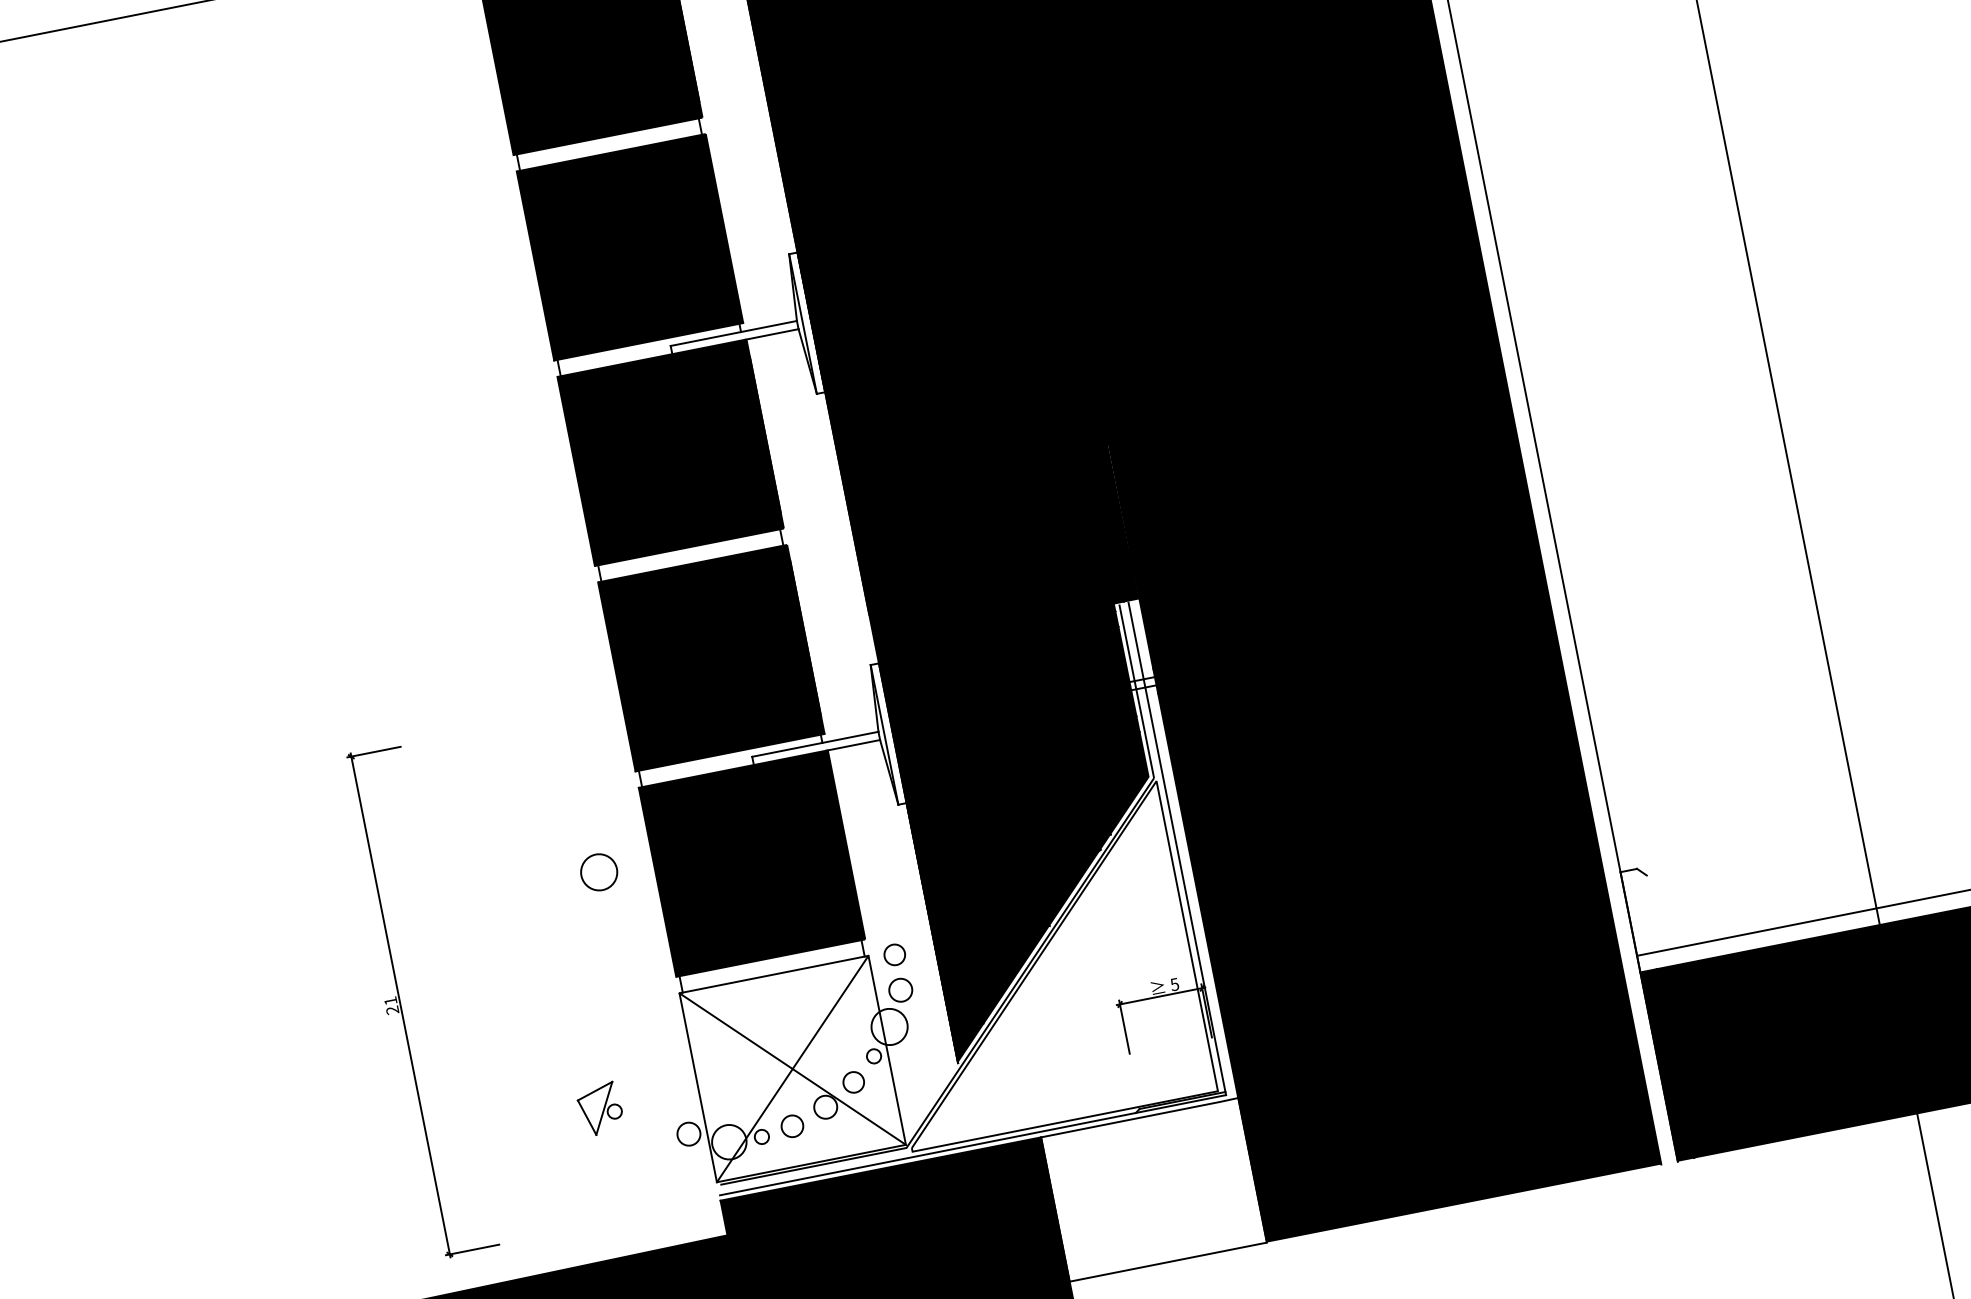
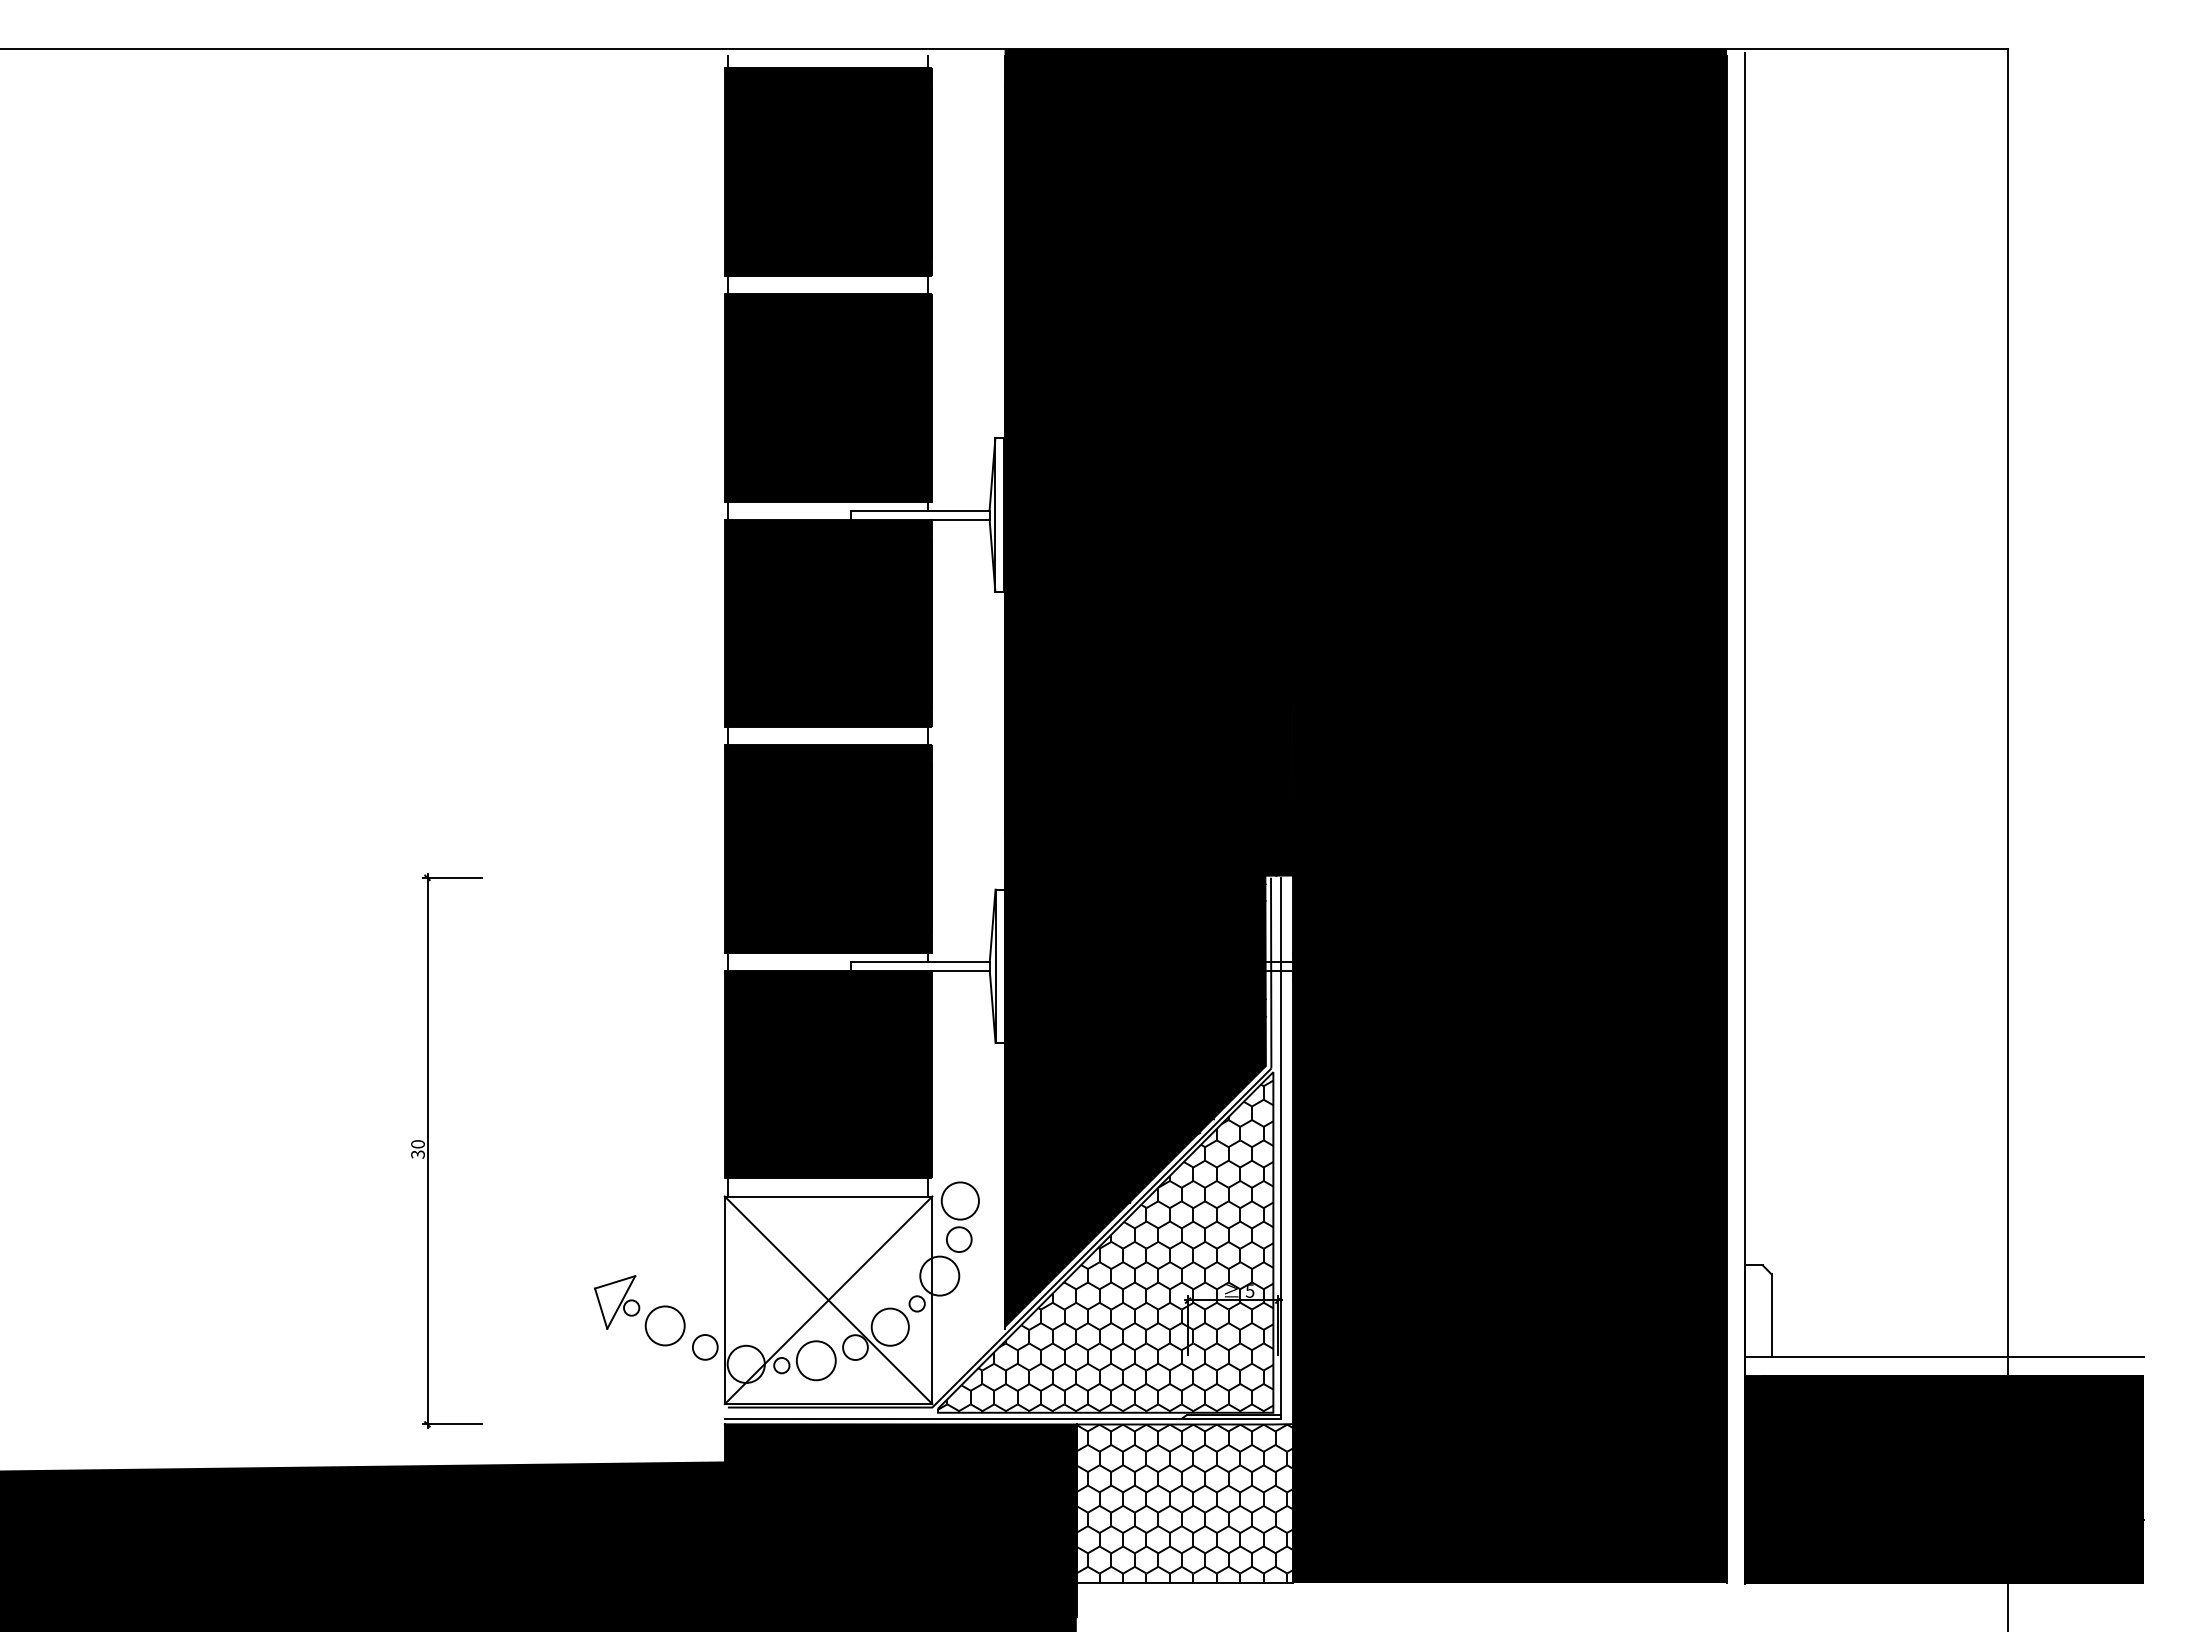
circle: (598, 872) -> (664, 1325), moved
line: (1653, 912) -> (1771, 1315), added
circle: (893, 954) -> (959, 1200), size x1.67
hatch: (1035, 970) -> (1105, 1246), added
text: (391, 1005) -> (417, 1149), 21 -> 30
circle: (852, 1081) -> (889, 1326), size x1.67
circle: (791, 1126) -> (815, 1360), size x1.67
hatch: (1153, 1189) -> (1184, 1503), added

